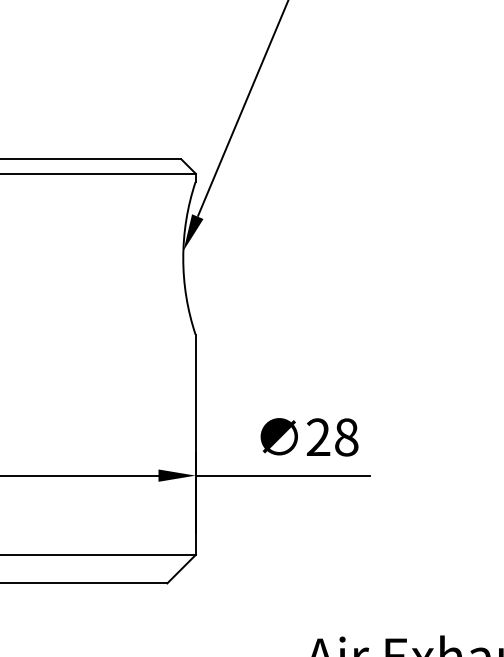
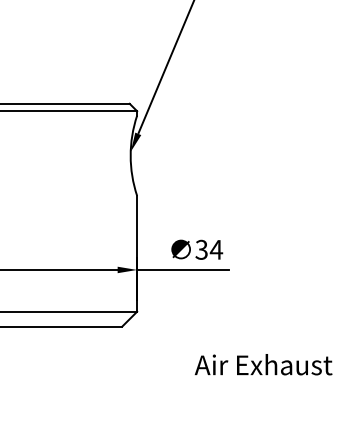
text: (333, 436) -> (209, 249), 28 -> 34

